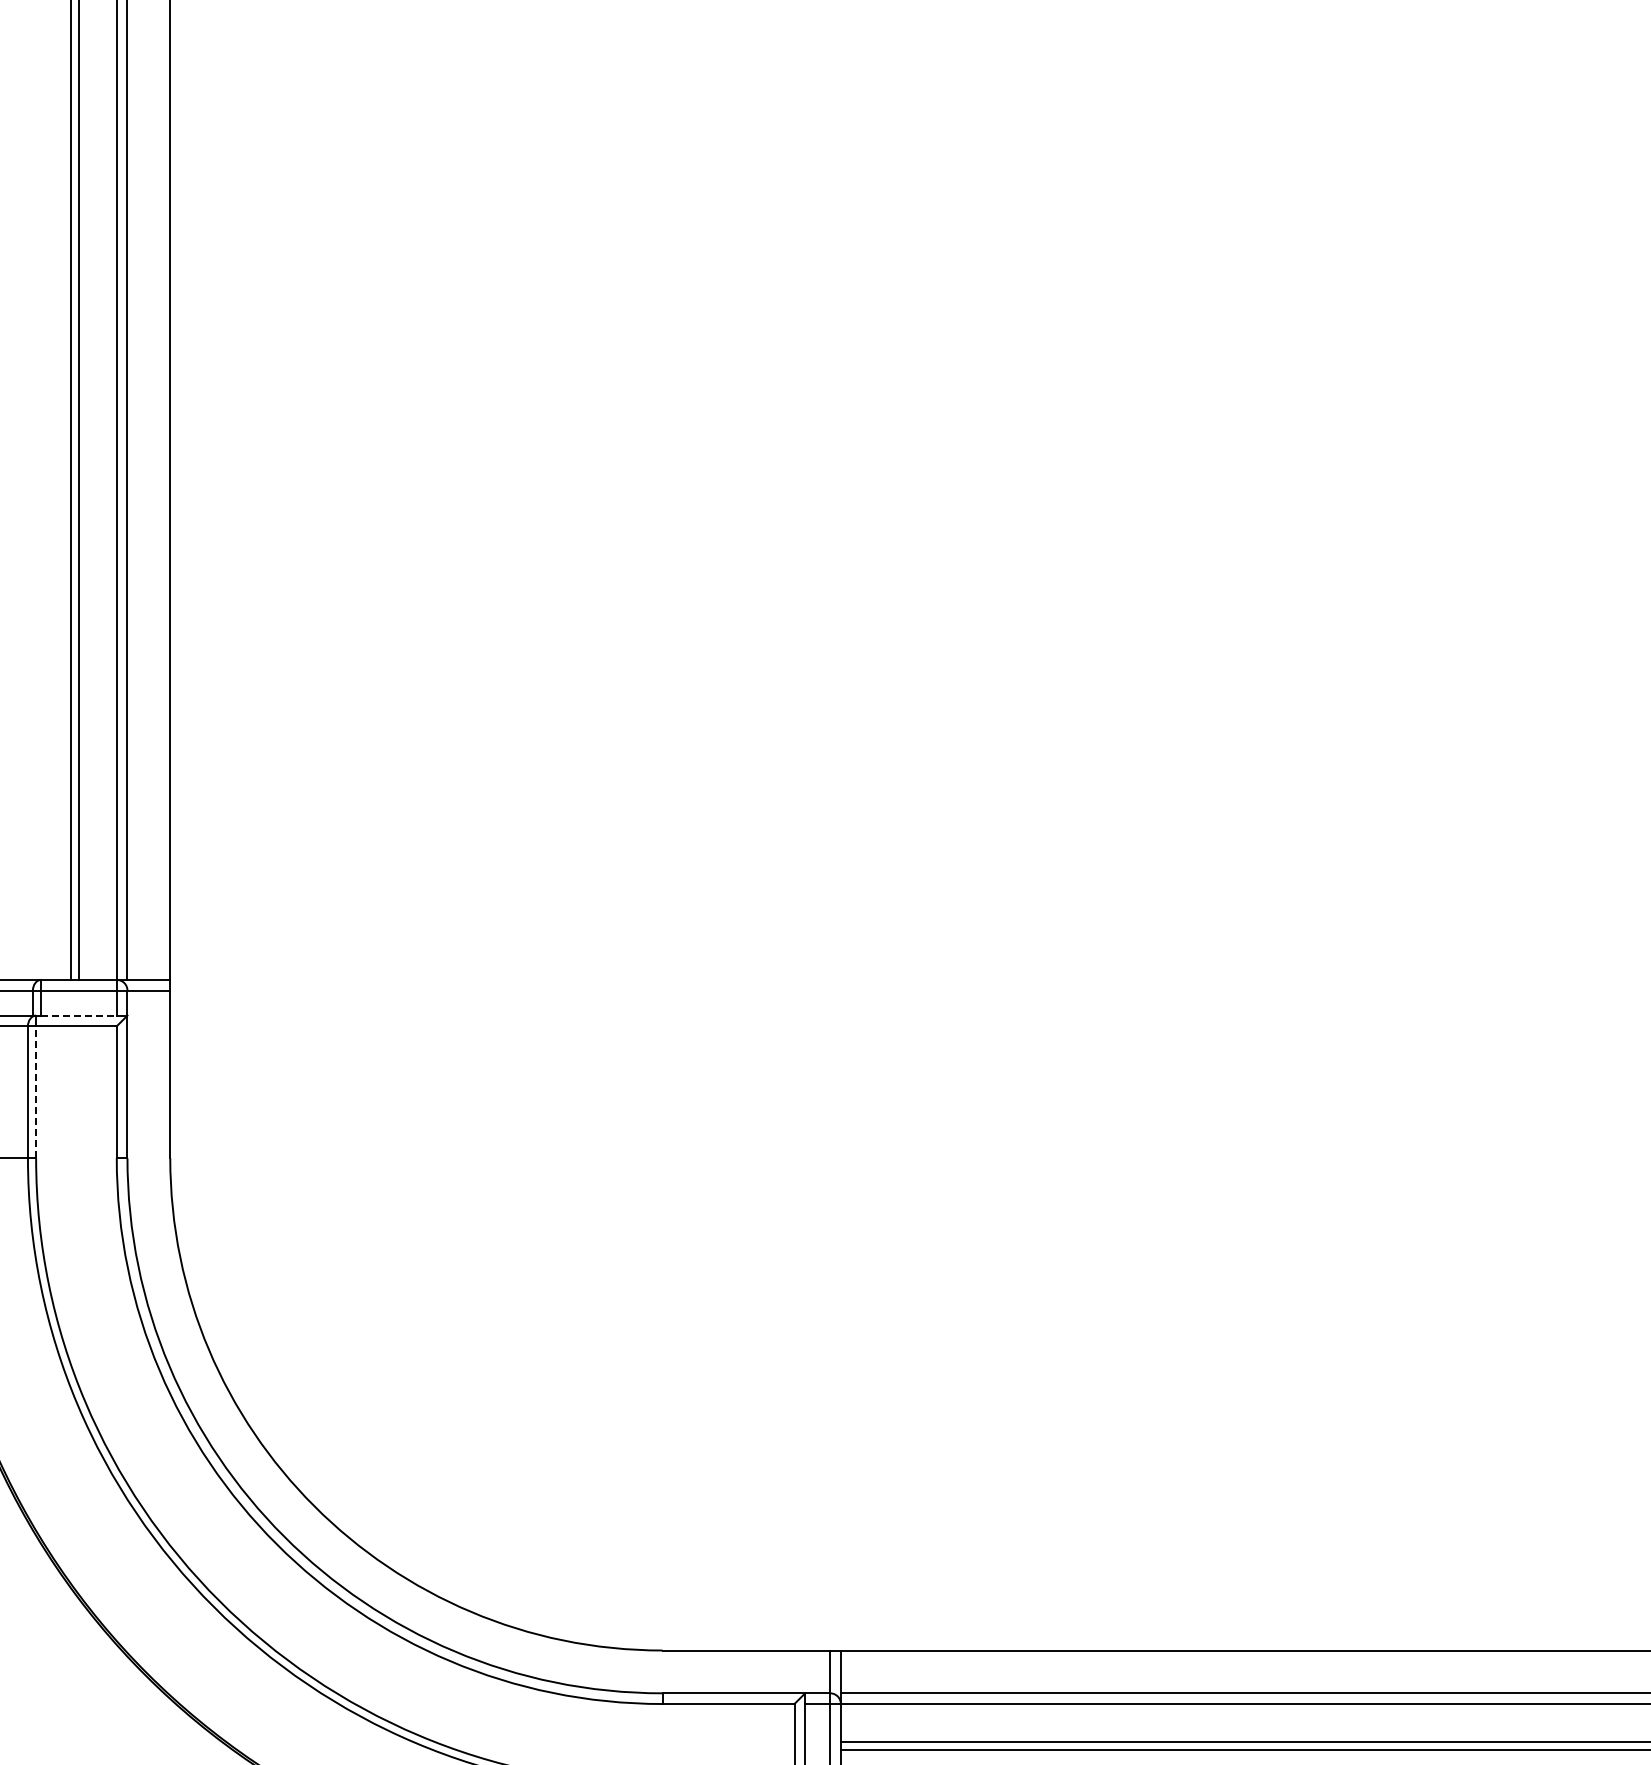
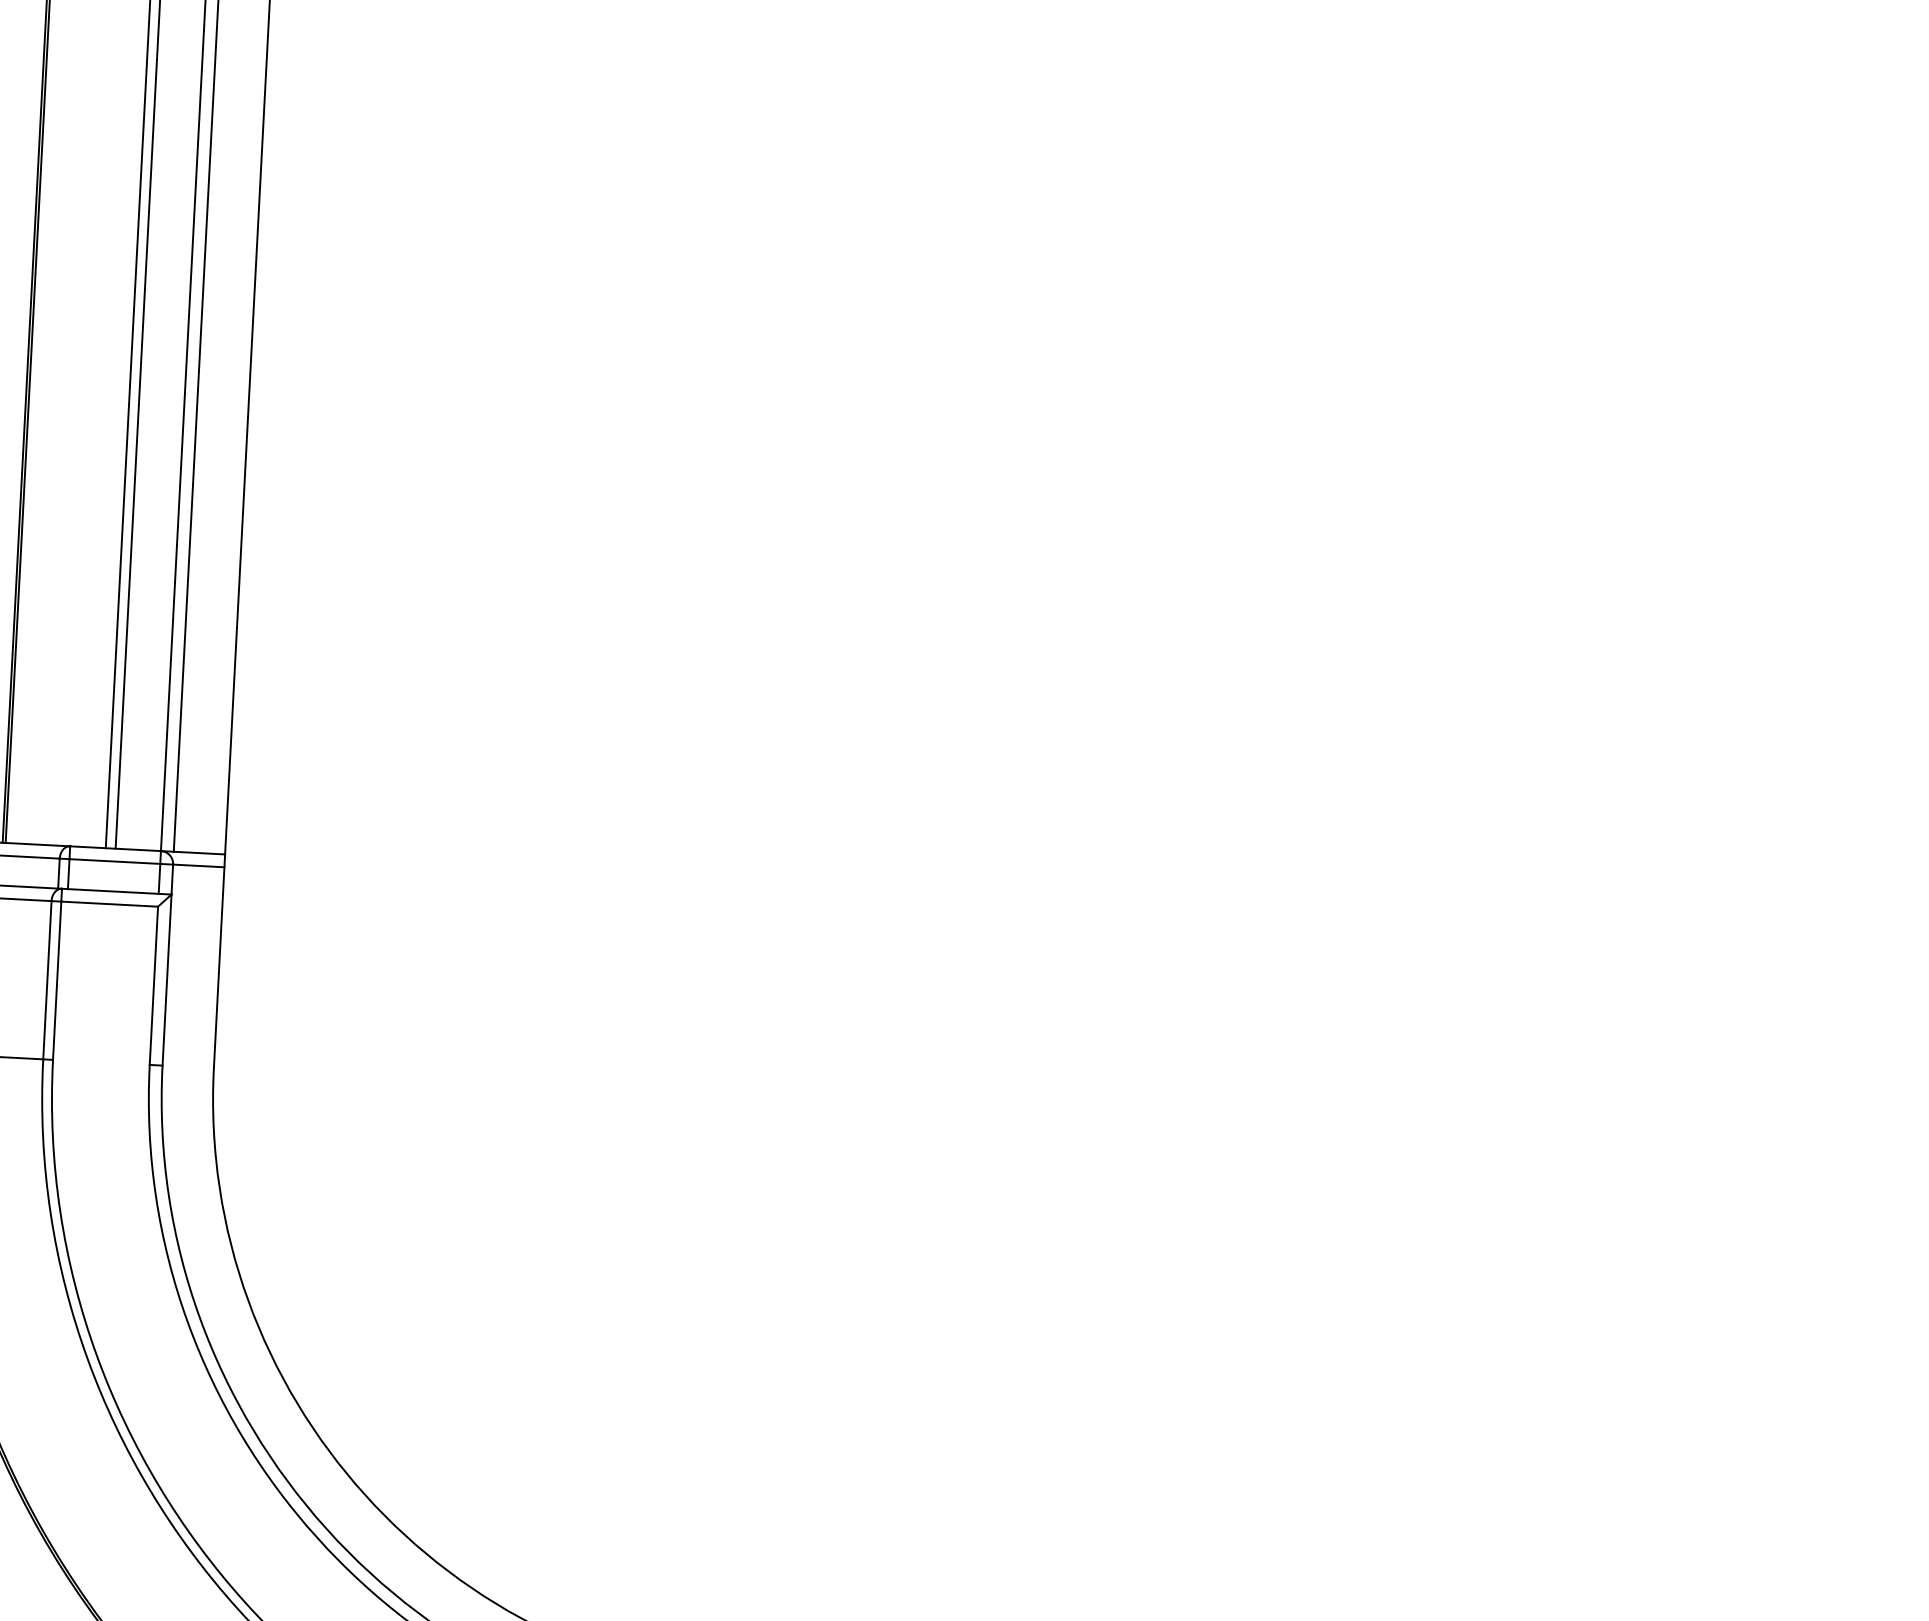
line: (78, 1015) -> (112, 891), dashed -> solid
line: (36, 1092) -> (57, 981), dashed -> solid

